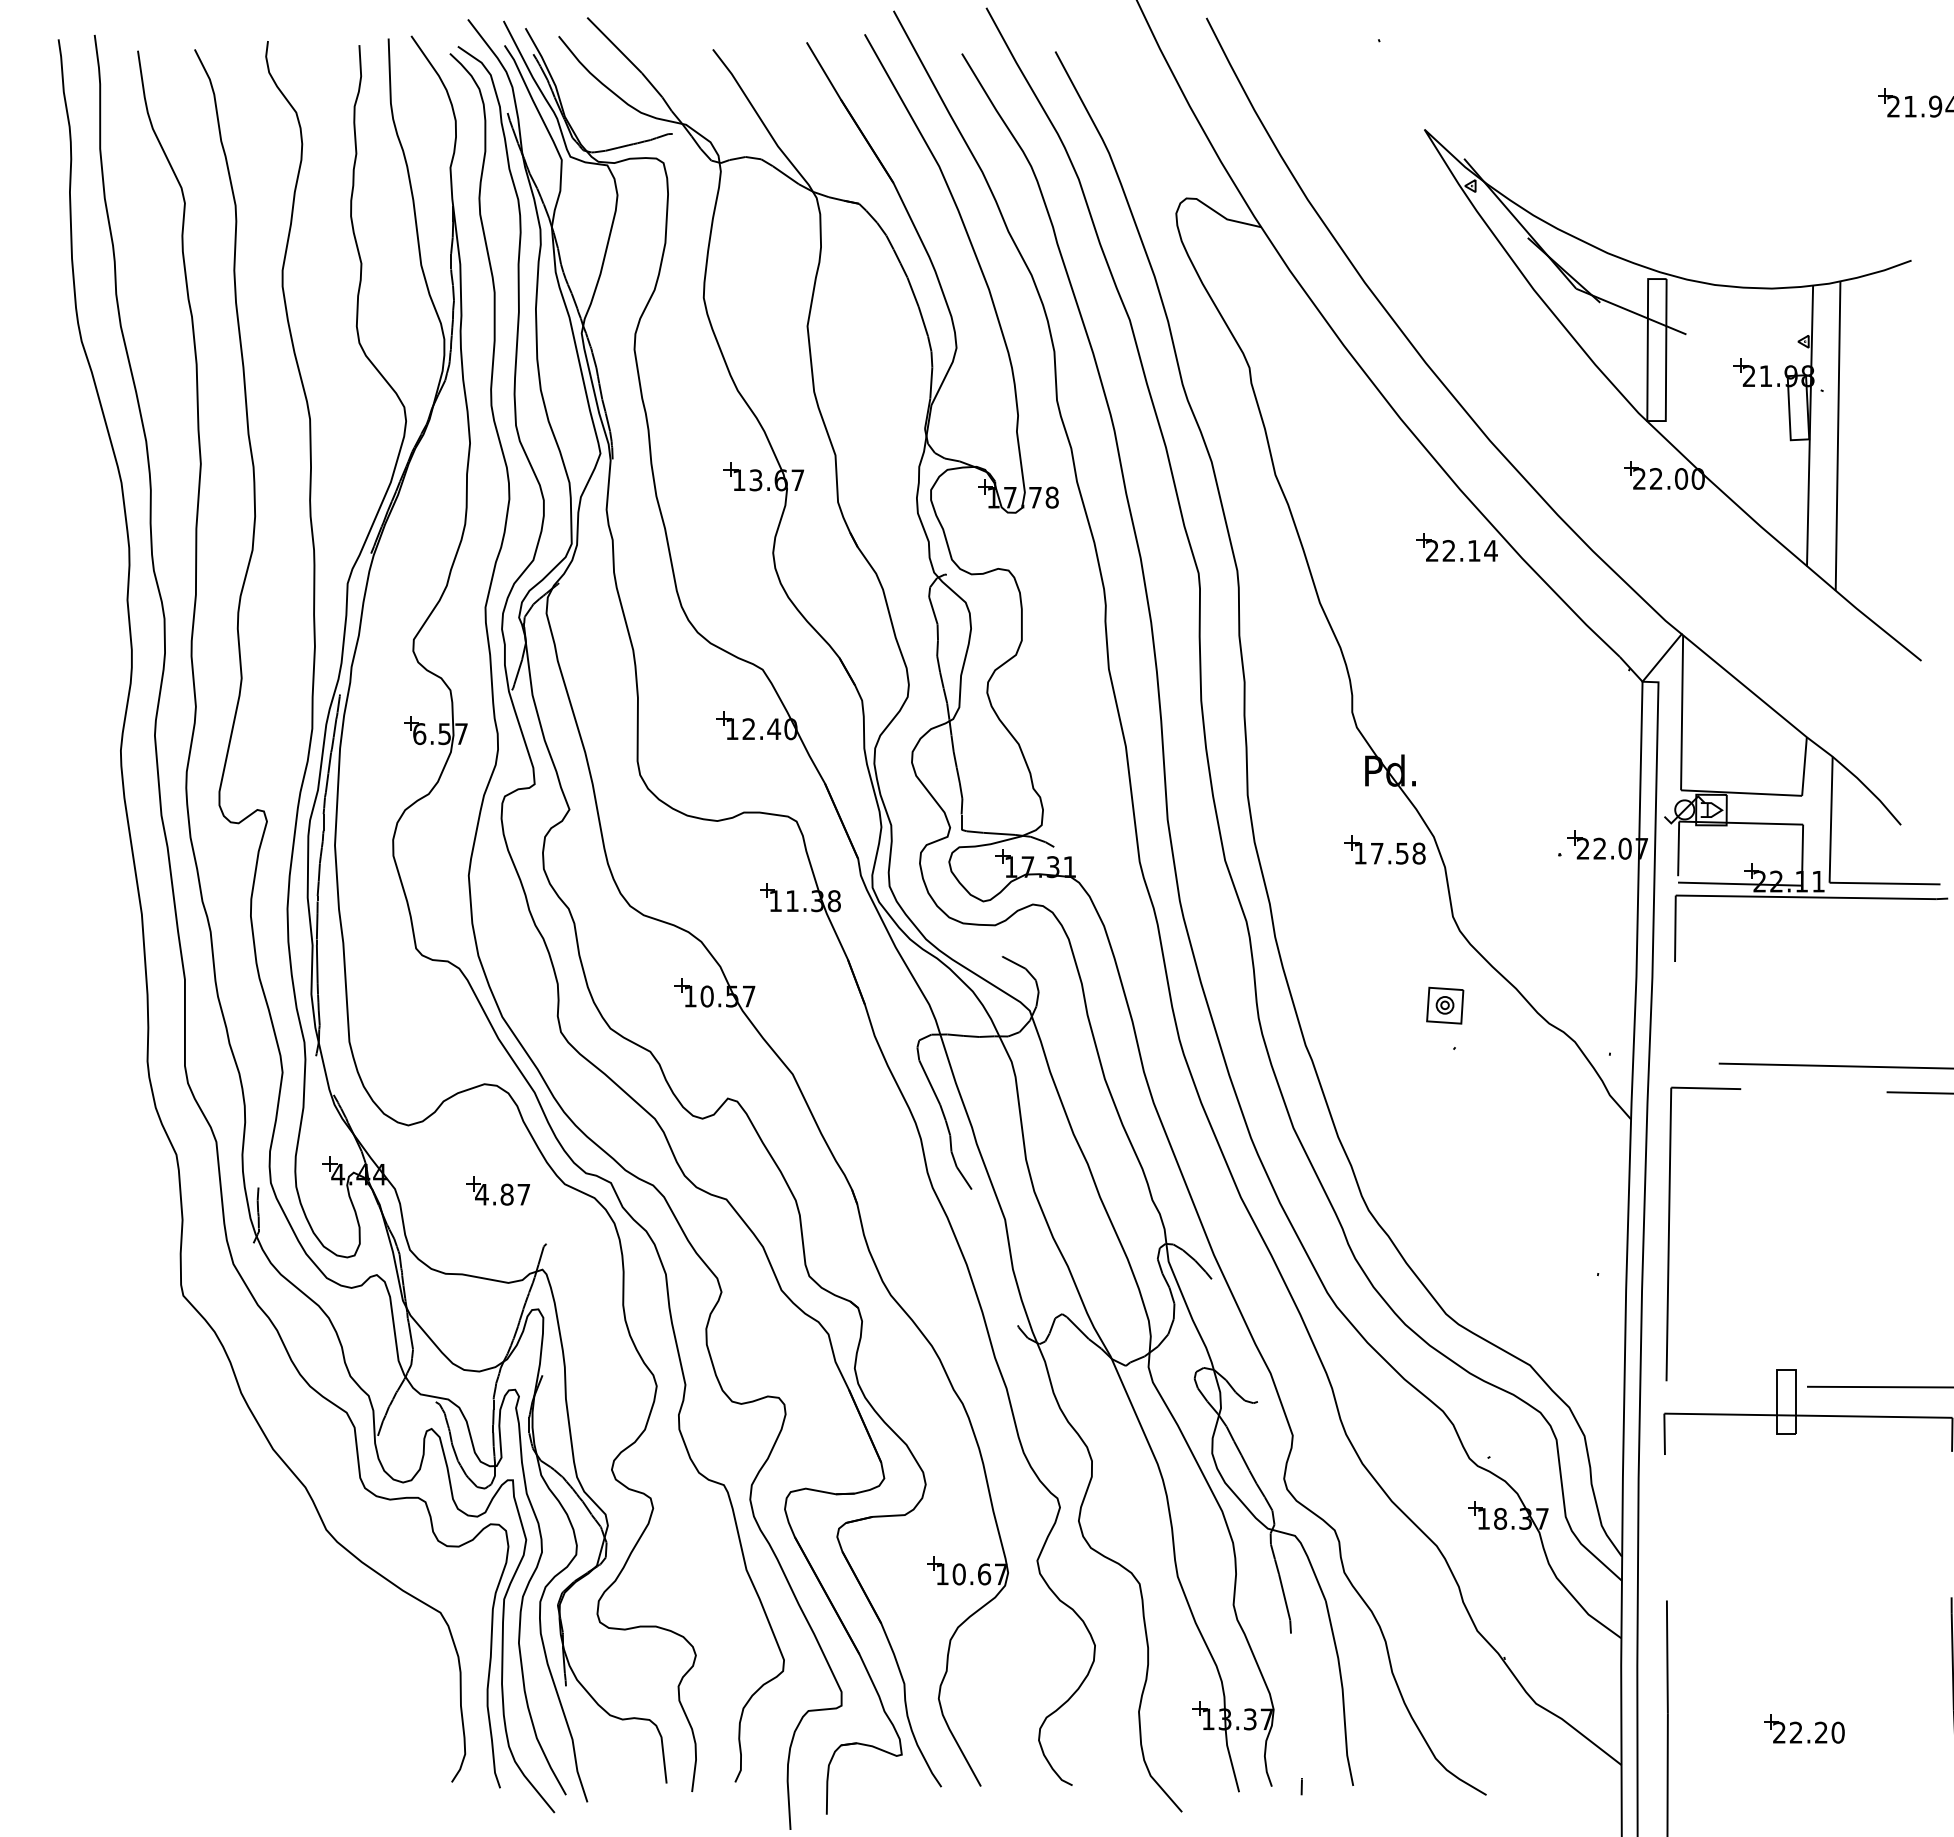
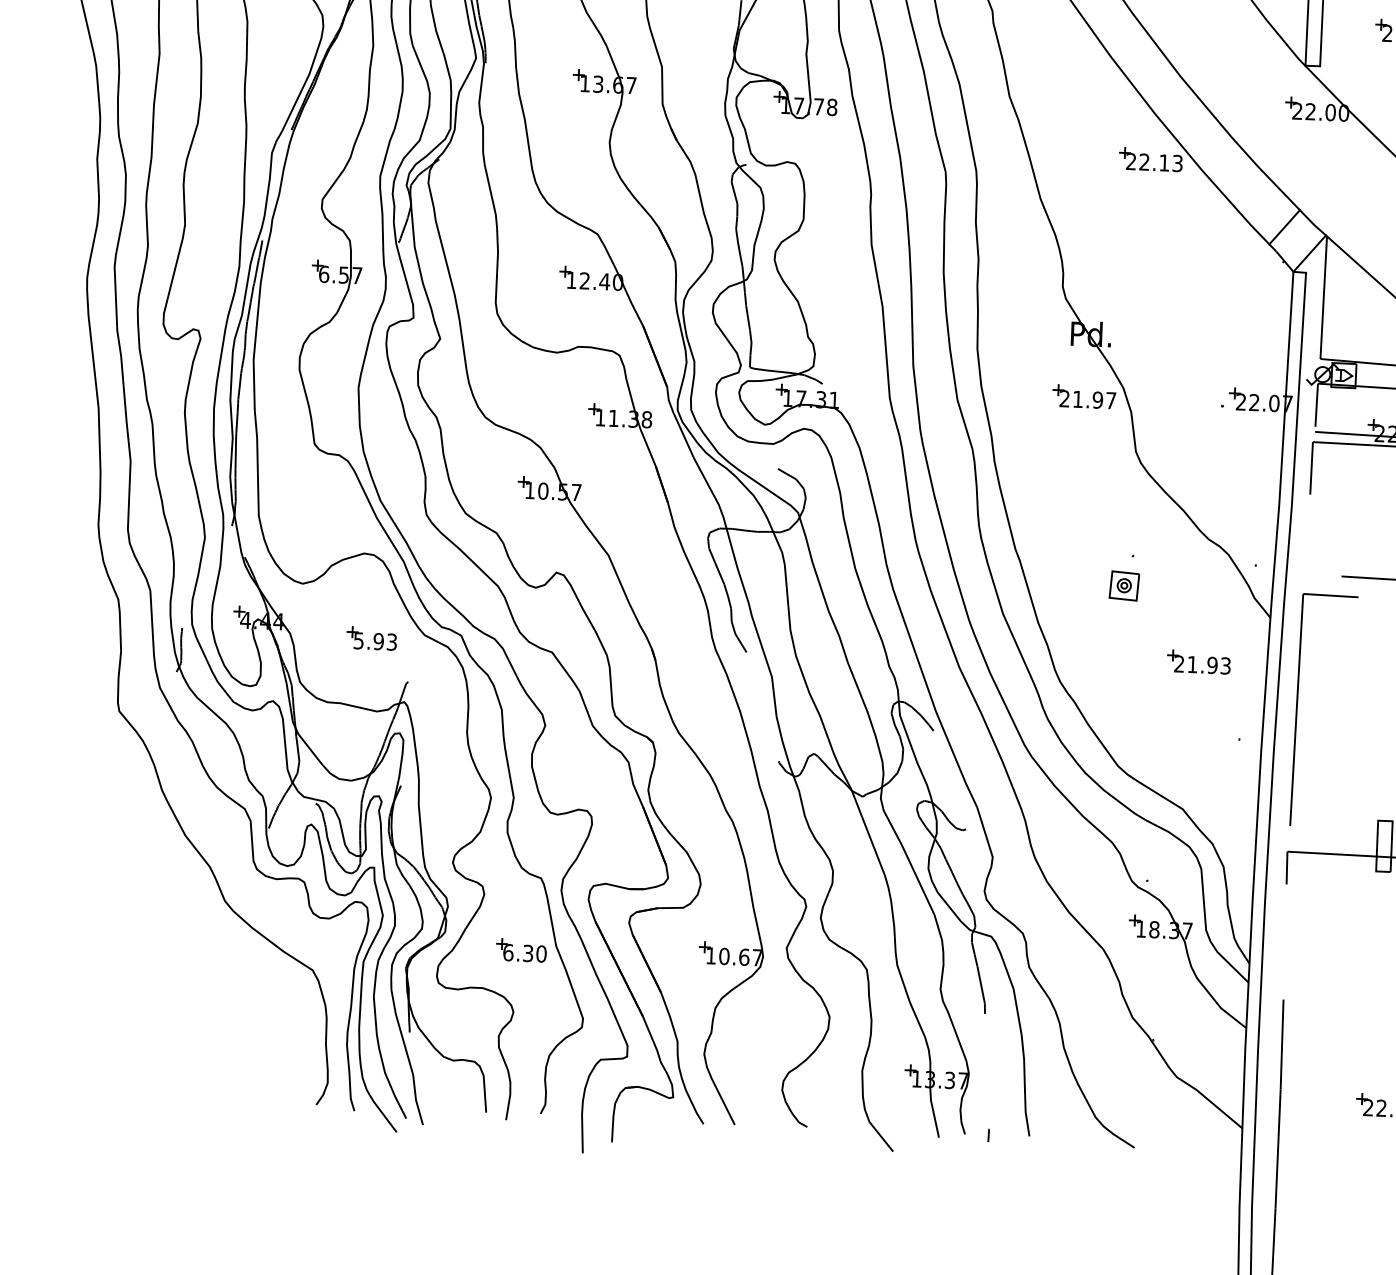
text: (1490, 550) -> (1177, 163), 22.14 -> 22.13
line: (1628, 625) -> (1284, 226), added
text: (1389, 853) -> (1087, 399), 17.58 -> 21.97
part: (1445, 1005) -> (1124, 585), moved
part: (1536, 1178) -> (1193, 661), added
text: (502, 1194) -> (375, 641), 4.87 -> 5.93
part: (702, 1576) -> (521, 949), added

